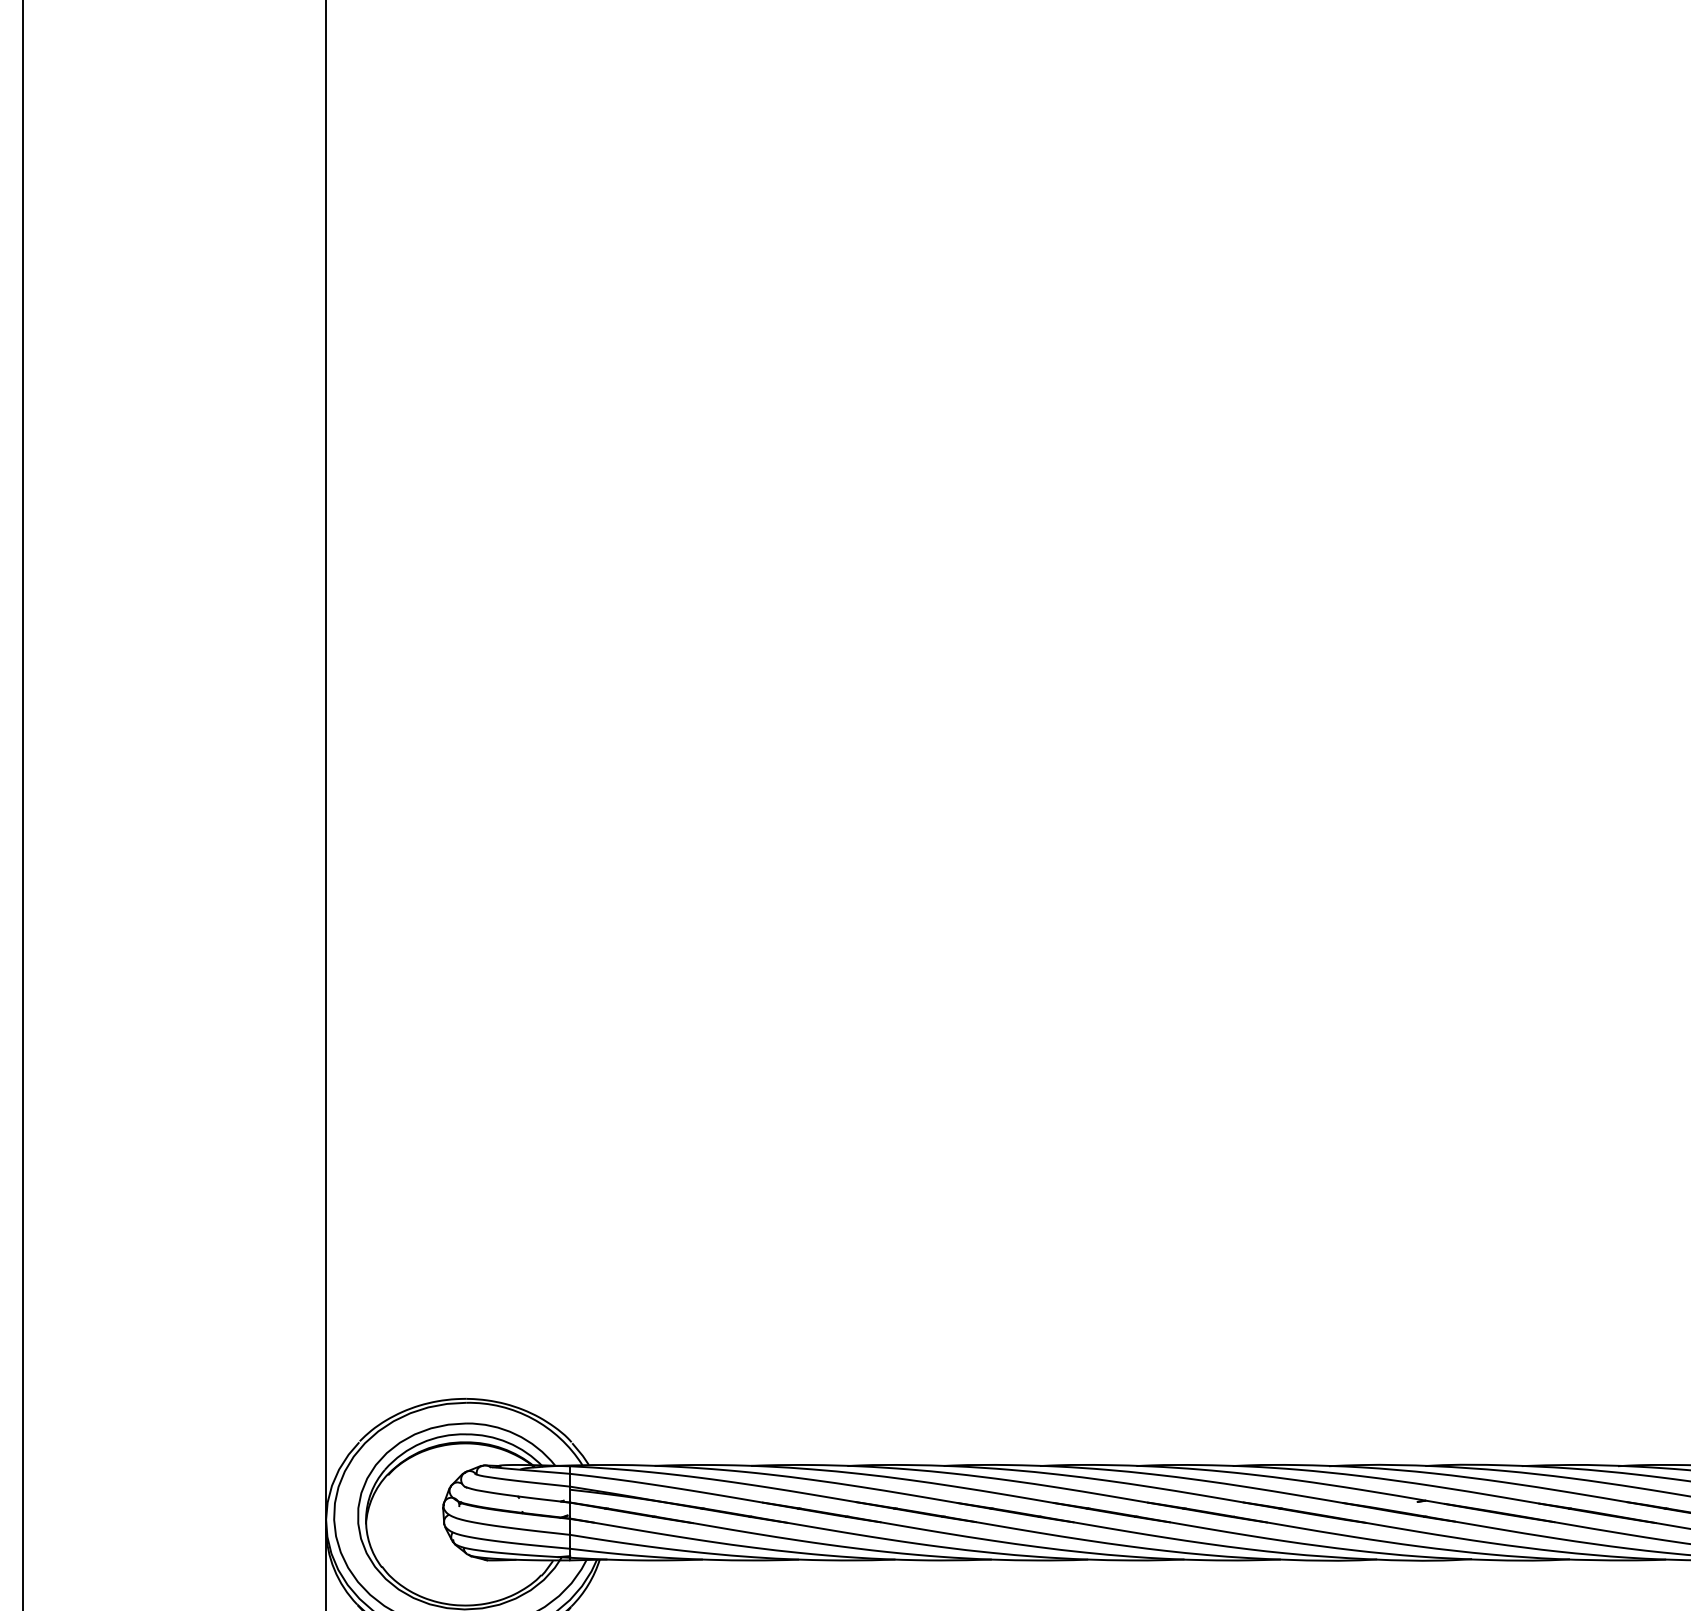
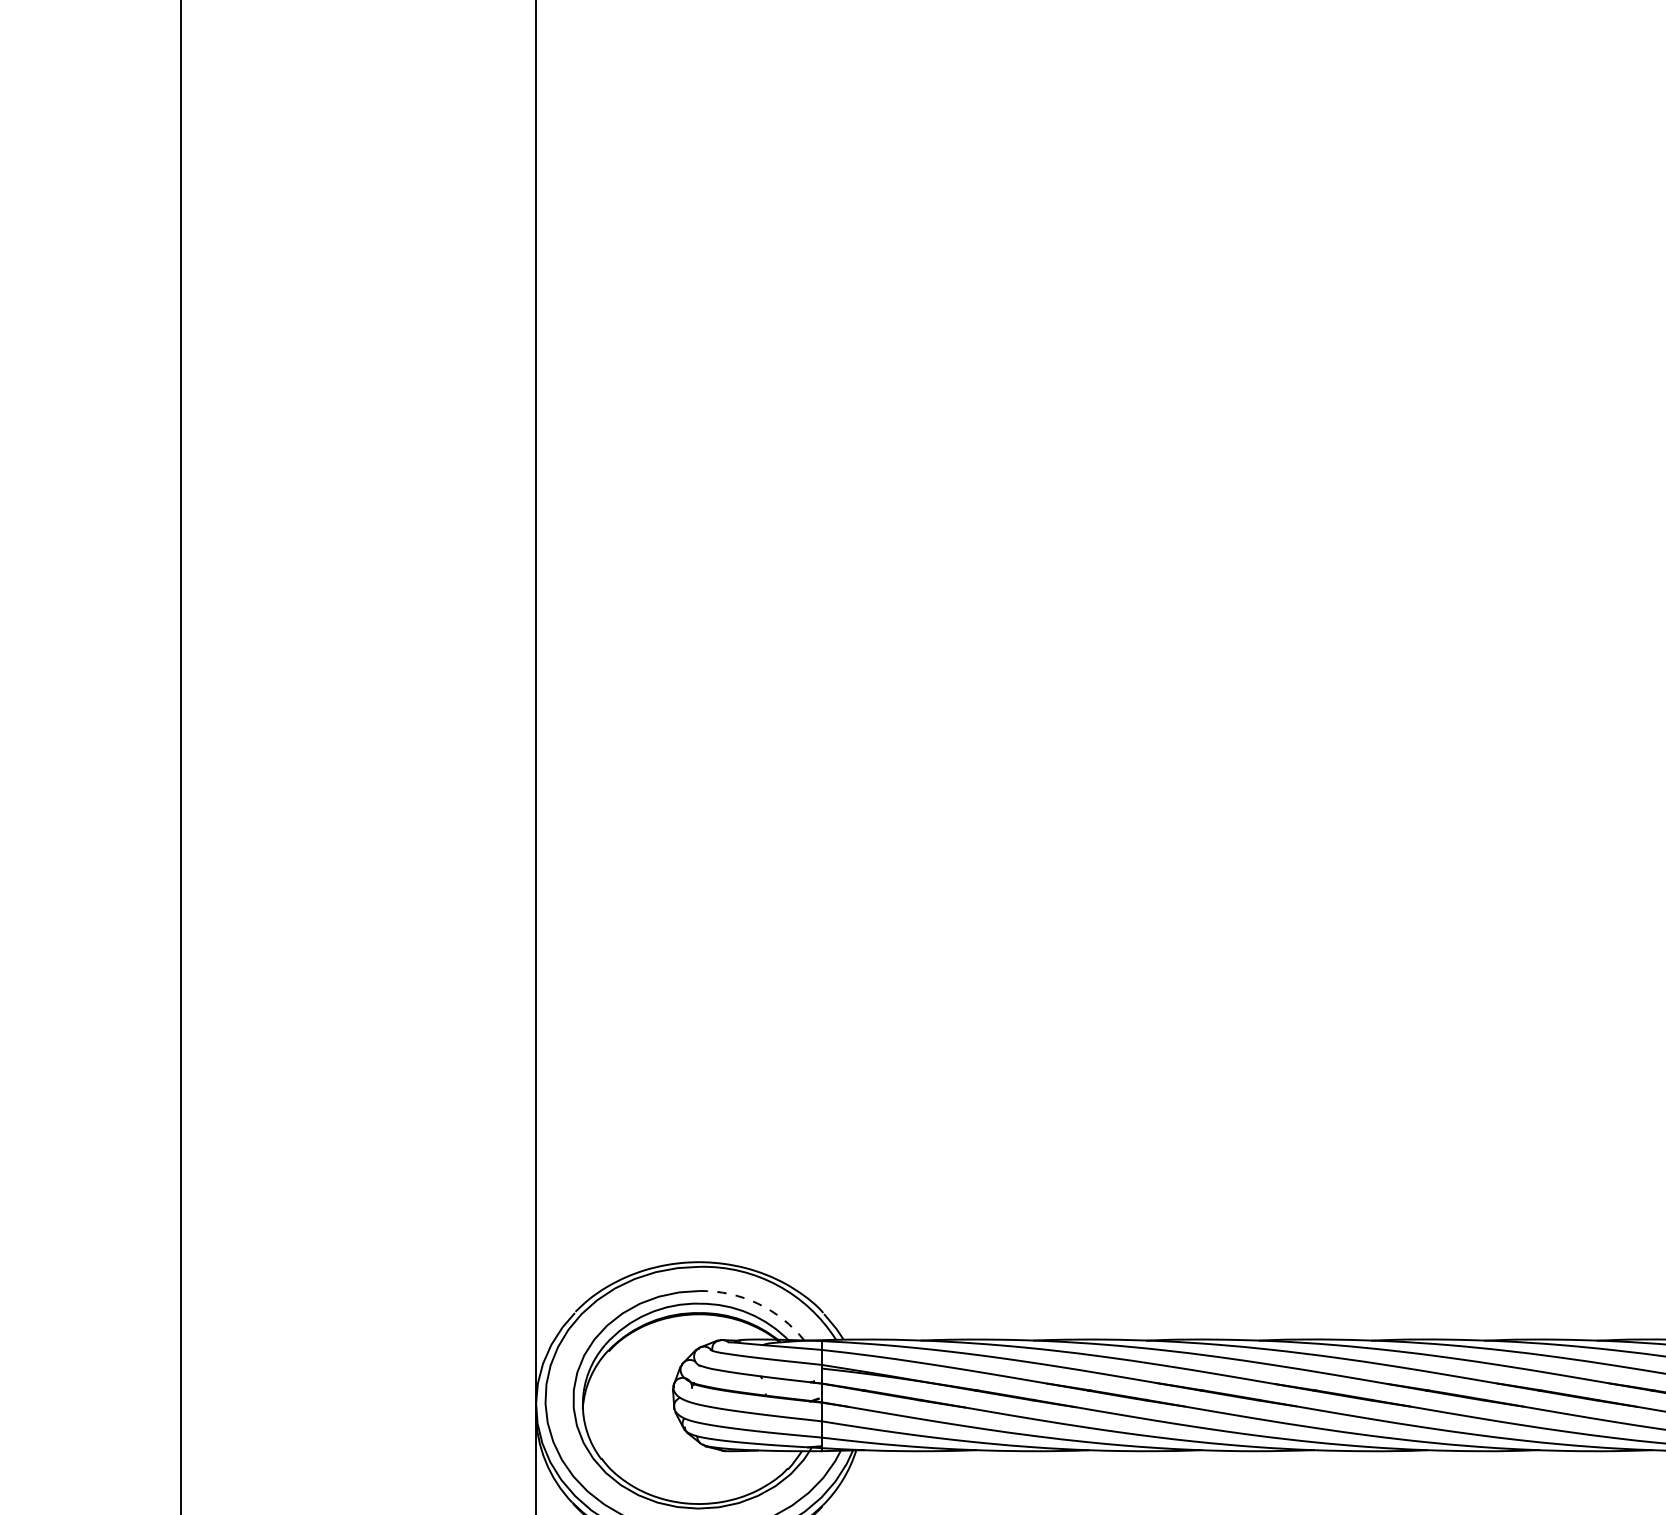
arc: (515, 1434) -> (757, 1303), solid -> dashed

